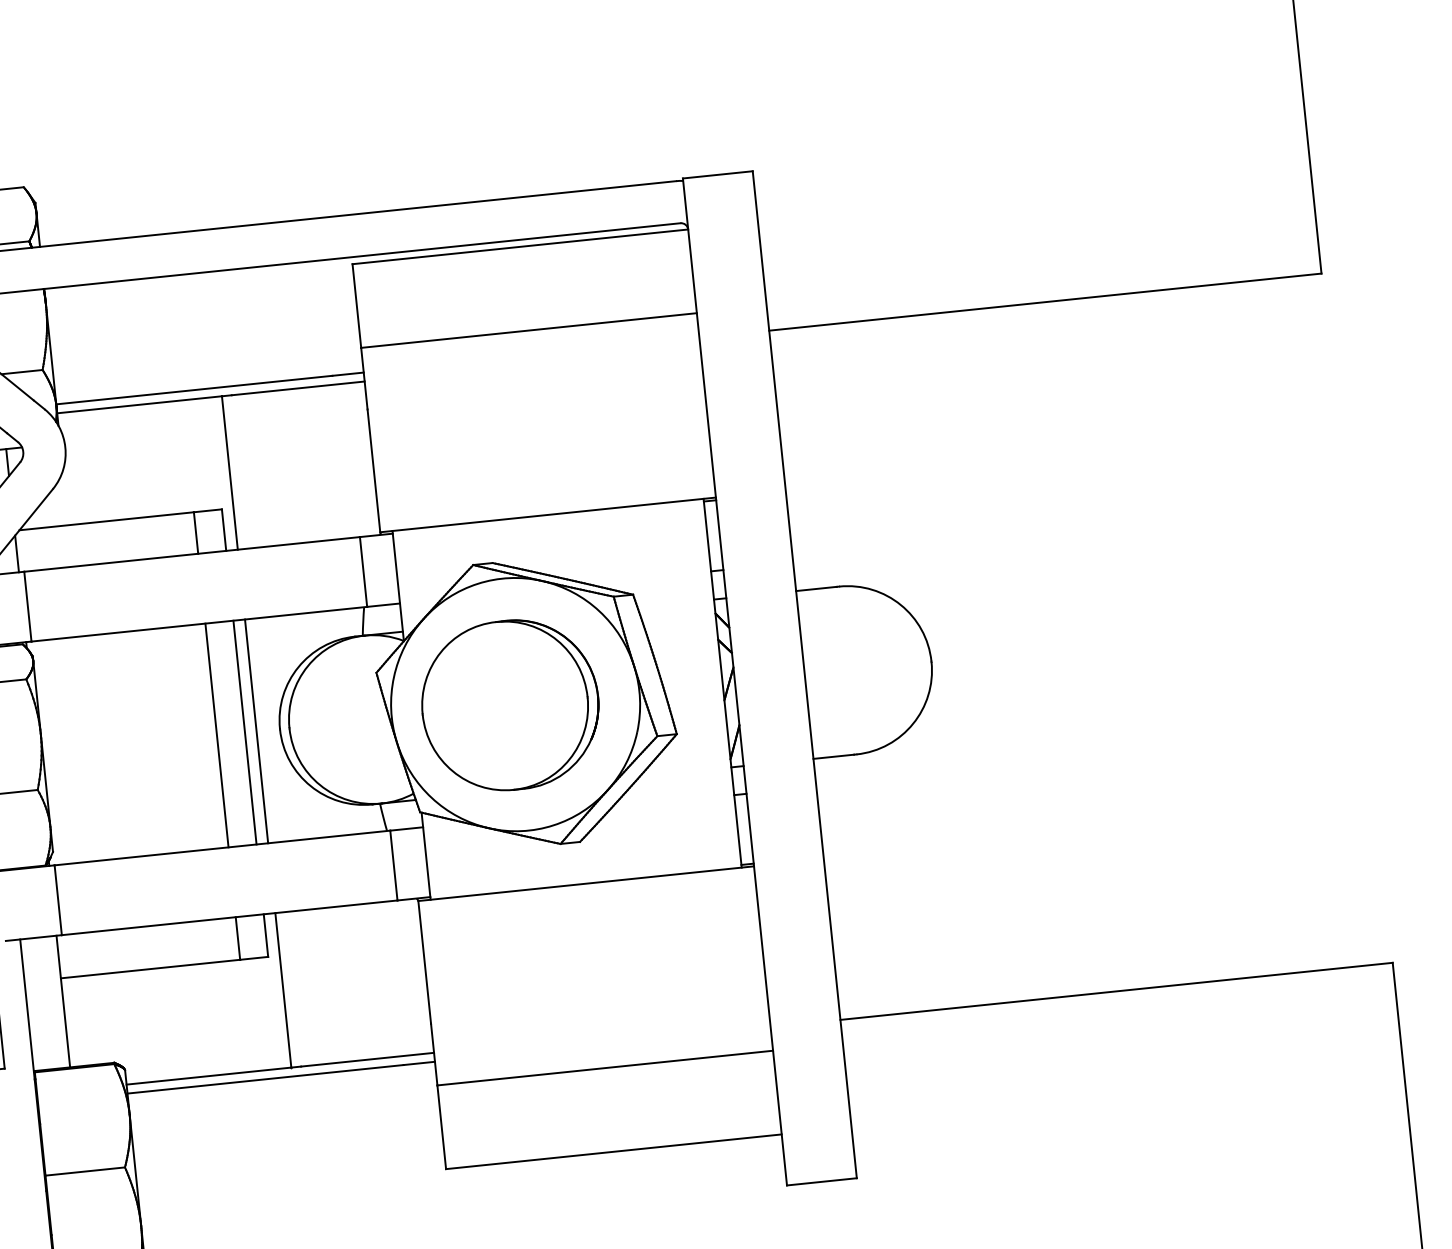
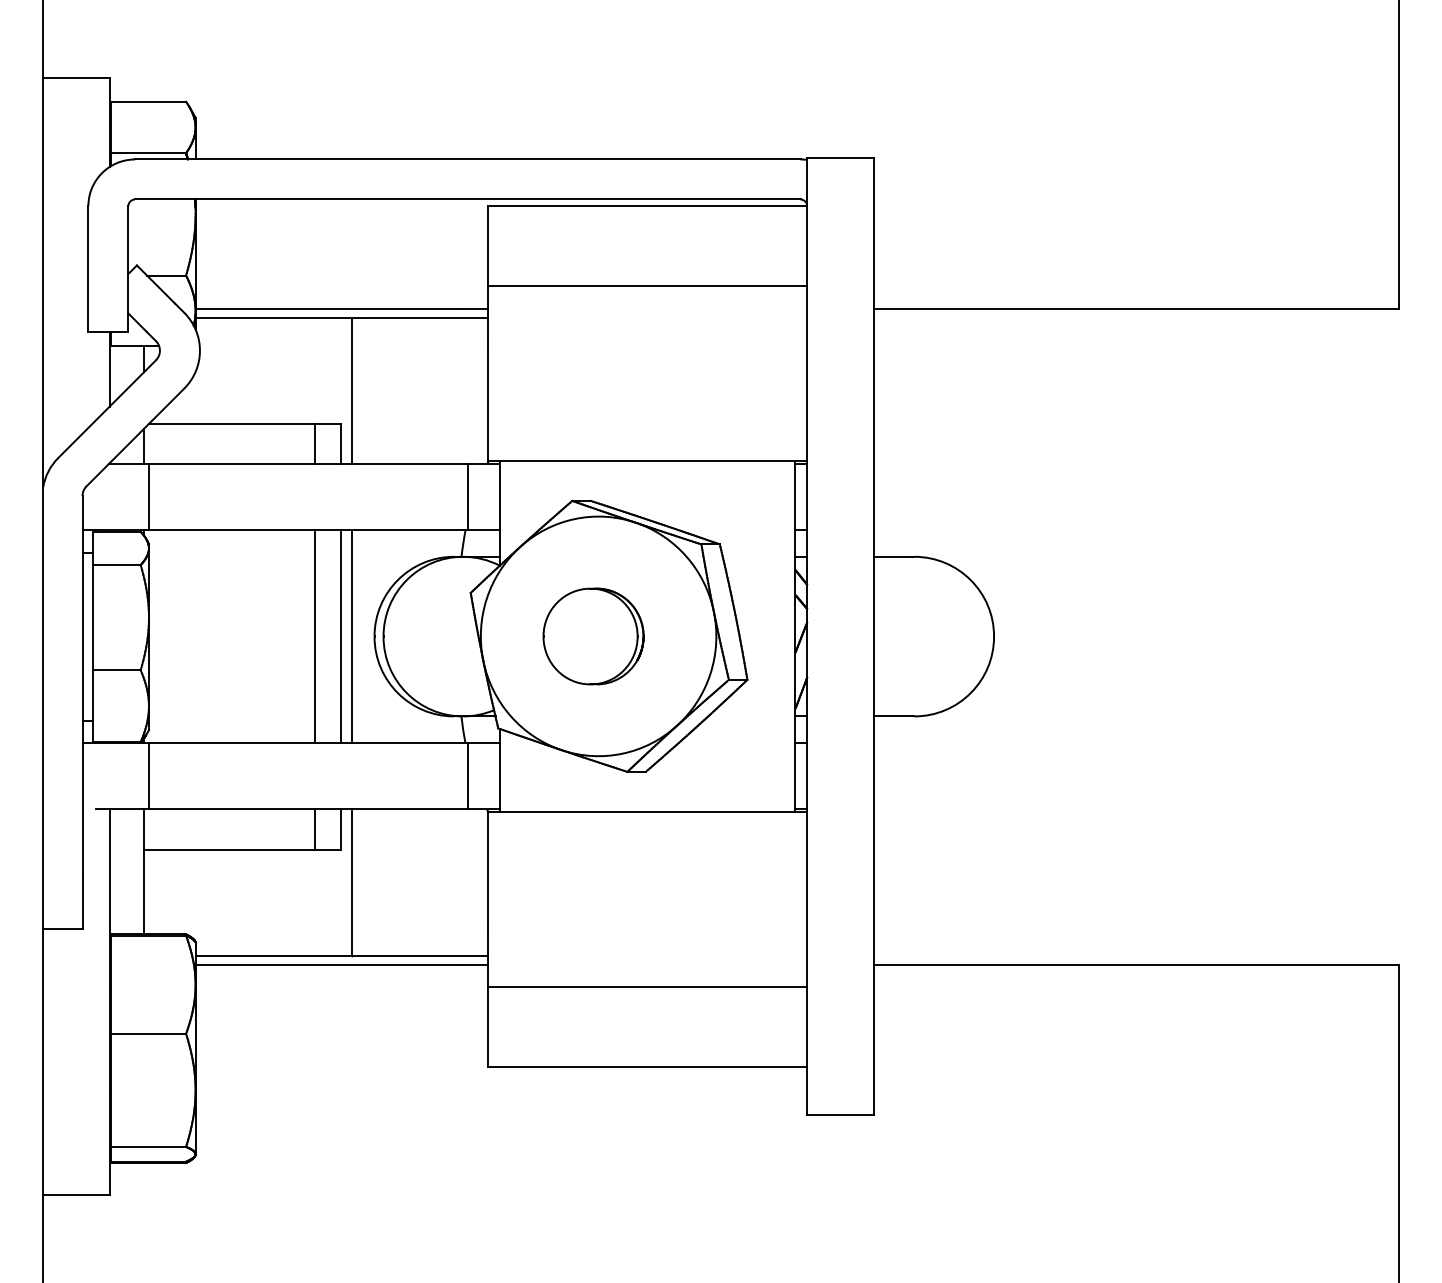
part: (510, 705) -> (593, 636), size x0.6

